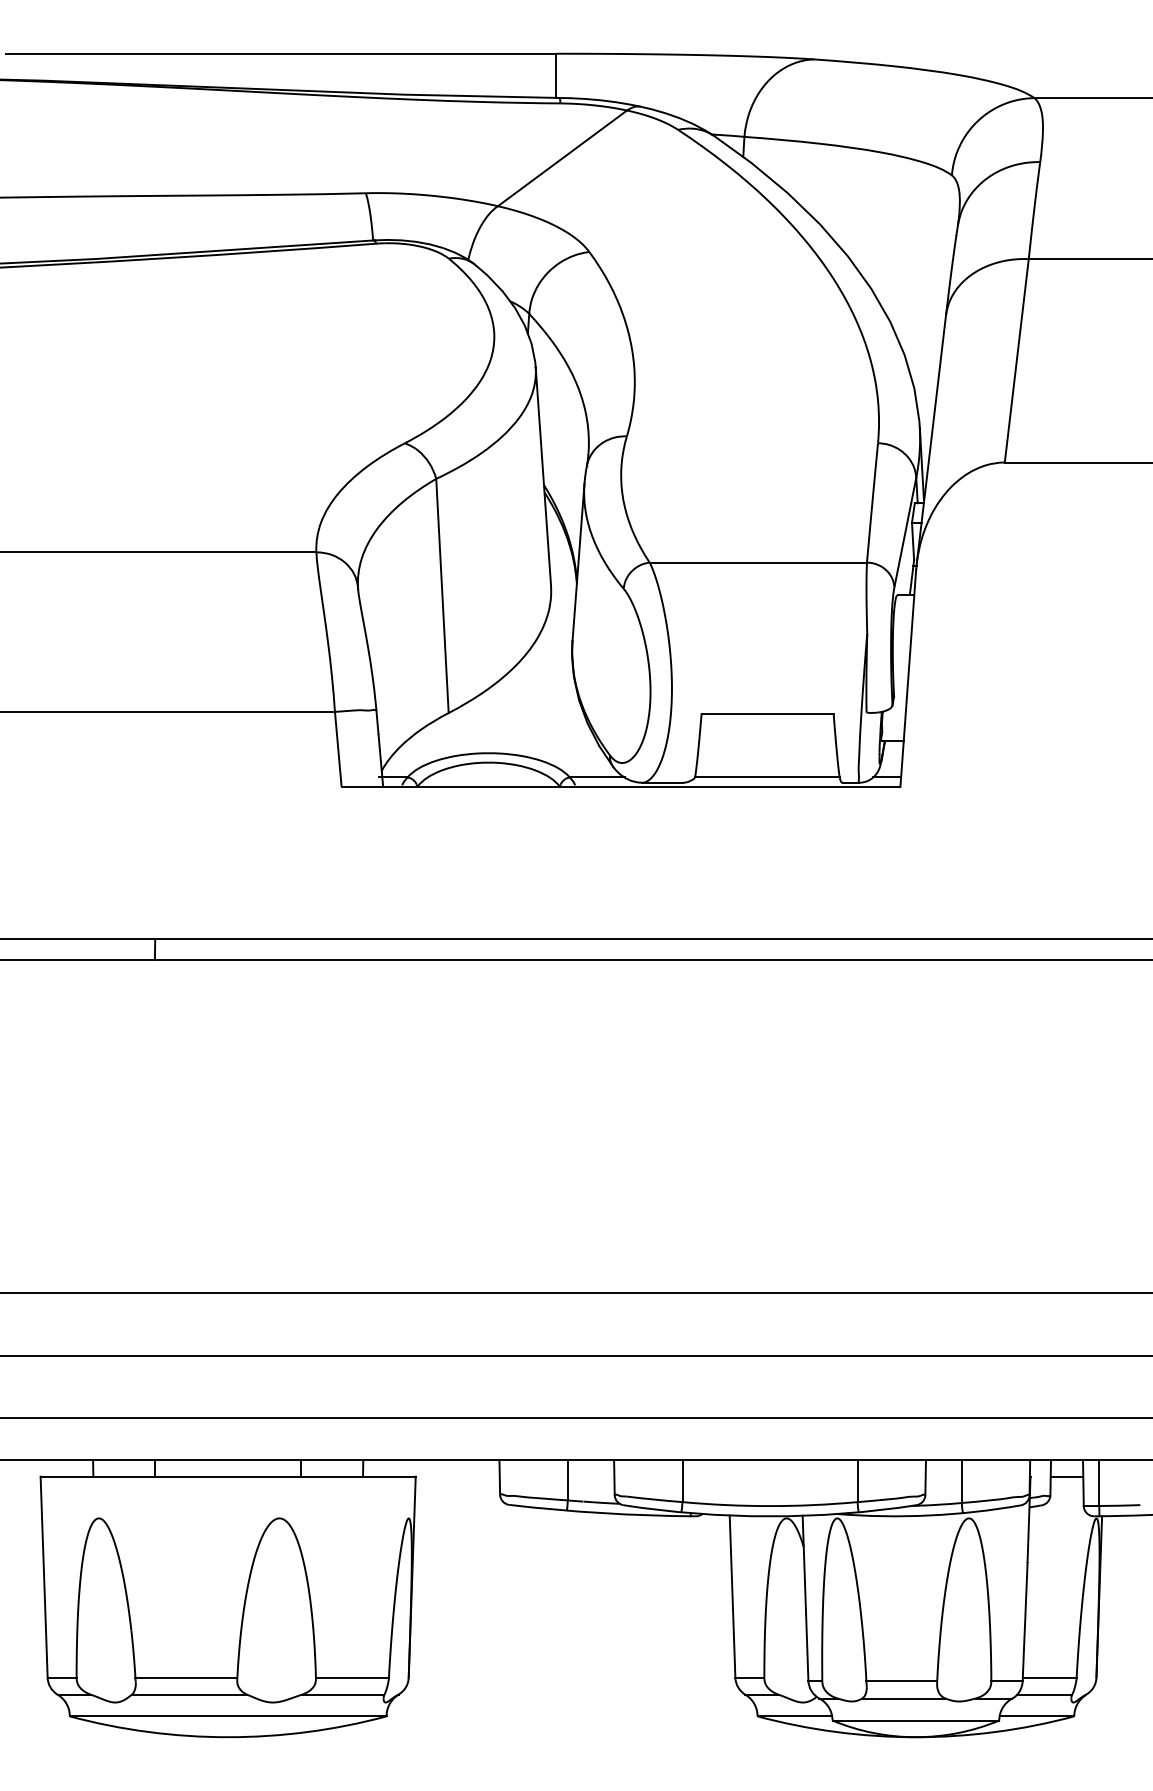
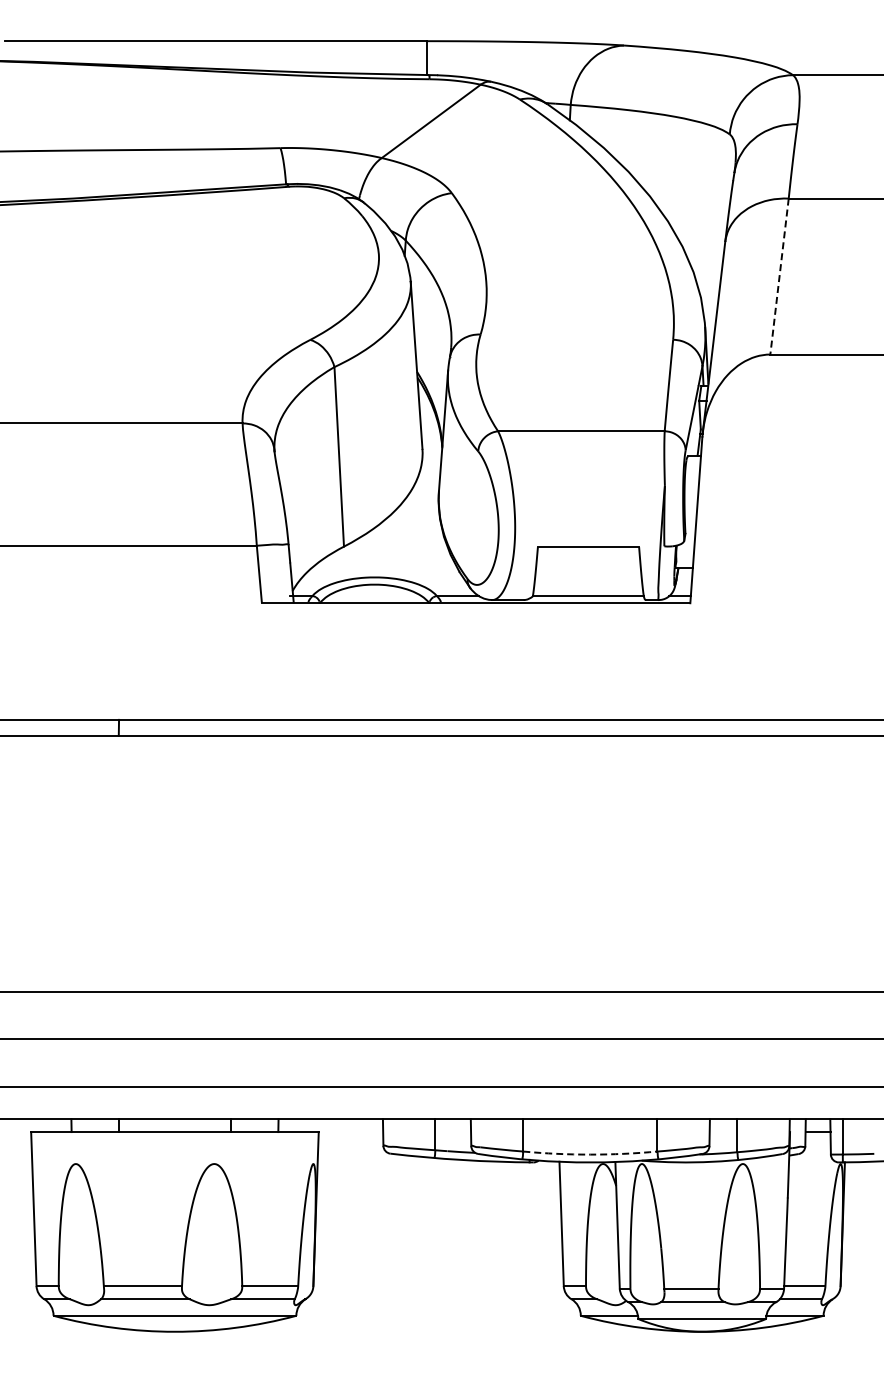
line: (1016, 360) -> (779, 276), solid -> dashed
arc: (770, 1505) -> (590, 1154), solid -> dashed

